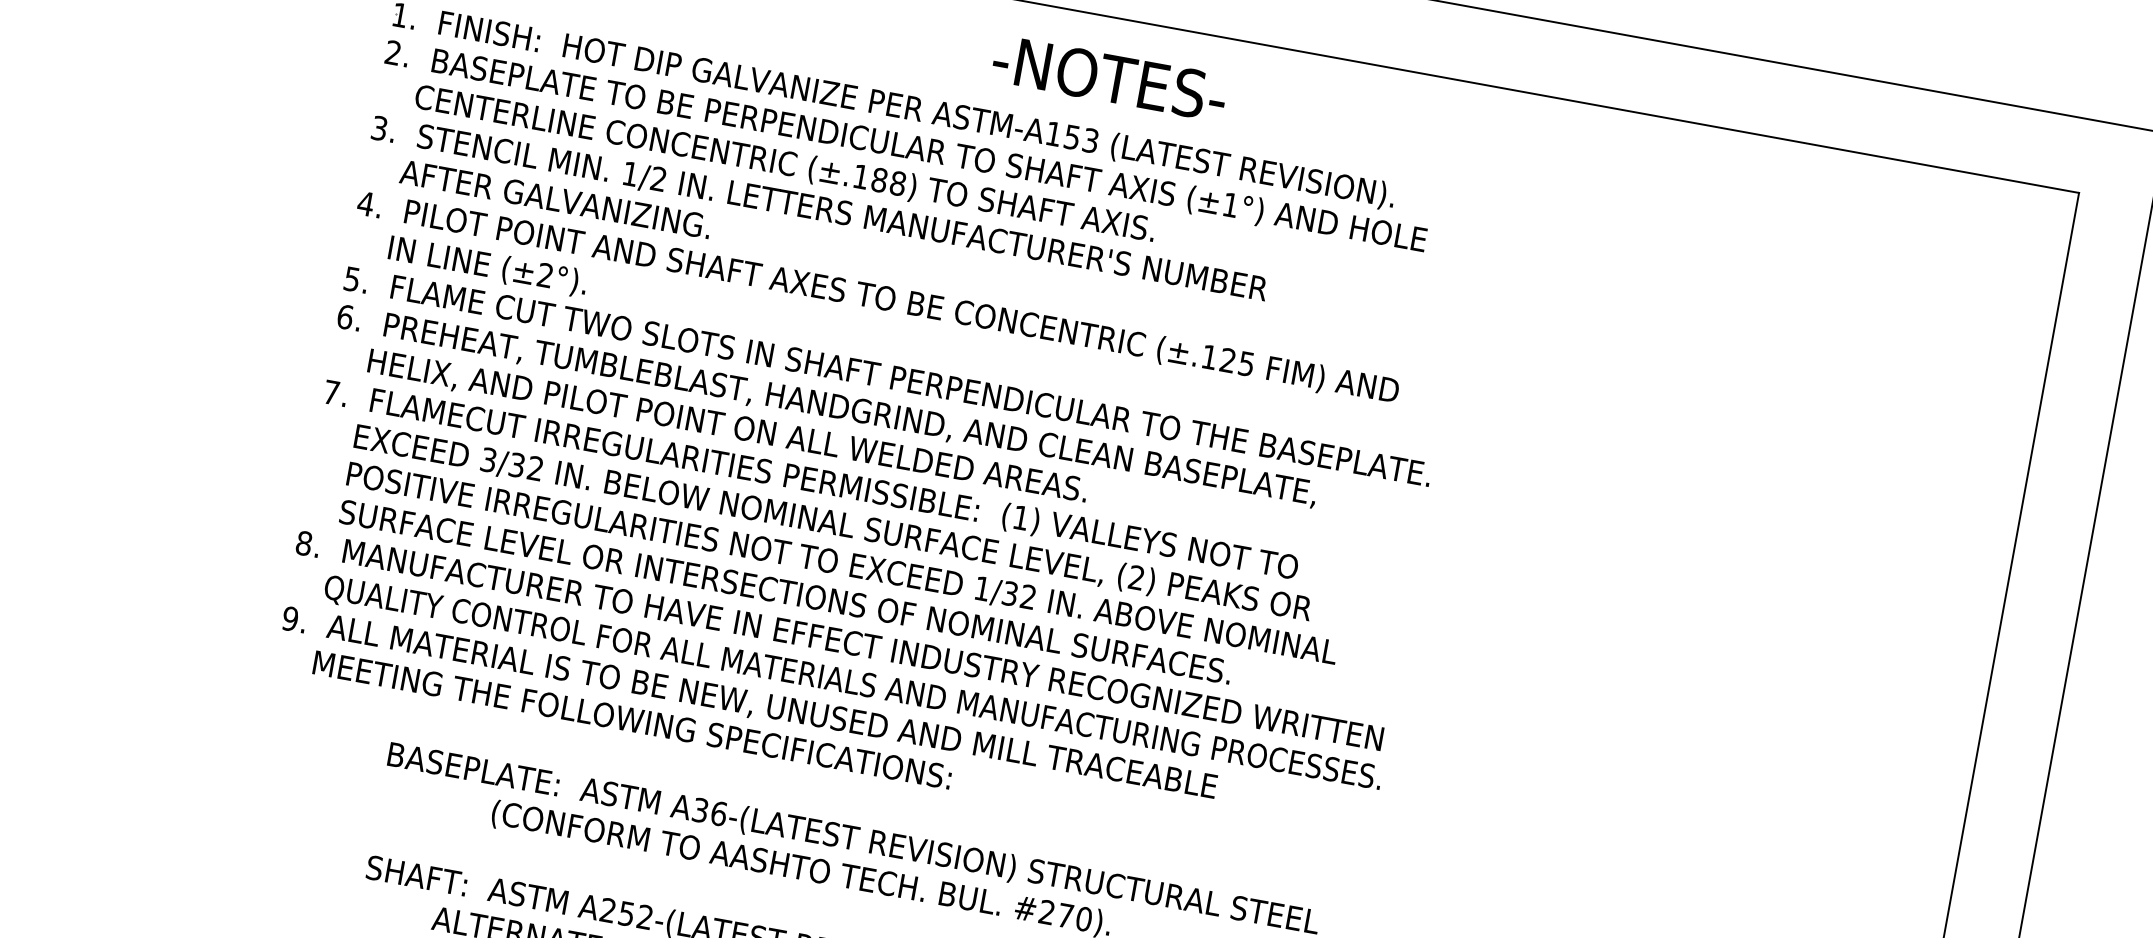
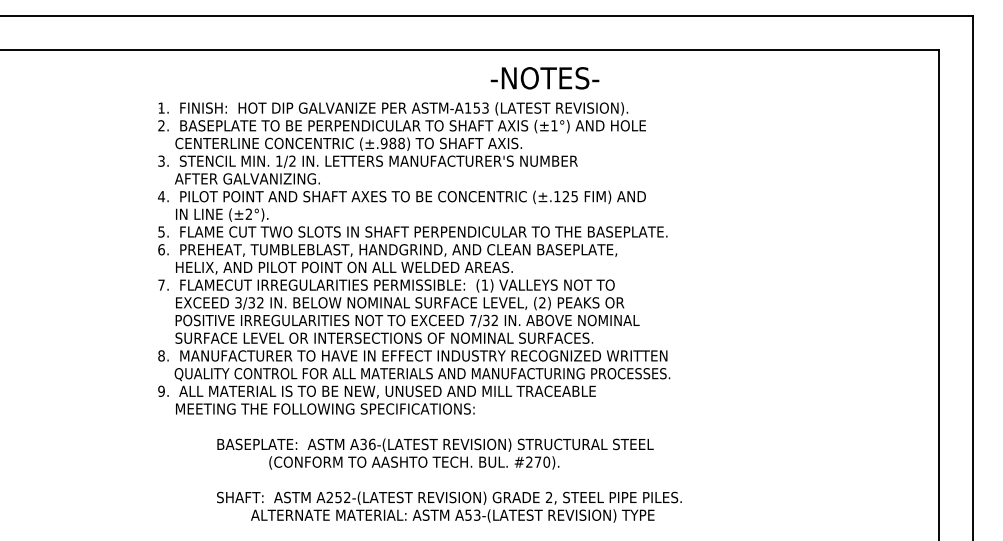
text: (1108, 78) -> (544, 78), moved
text: (859, 176) -> (383, 143), (±.188) -> (±.988)
text: (982, 588) -> (473, 320), 1/32 -> 7/32

